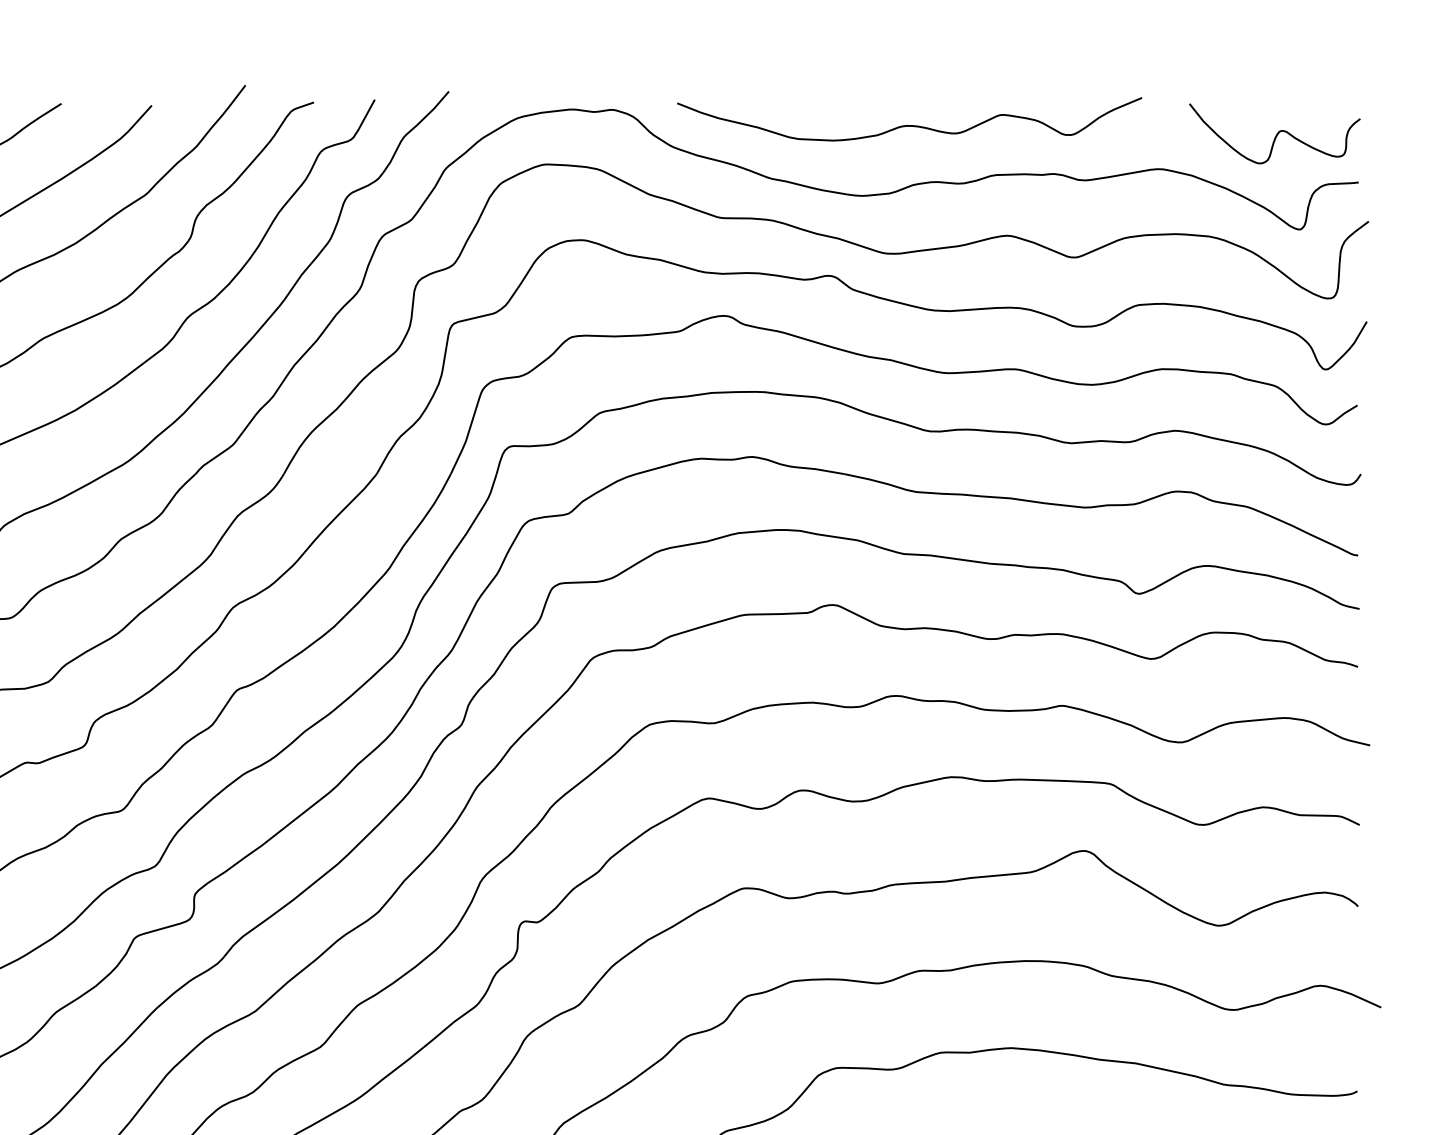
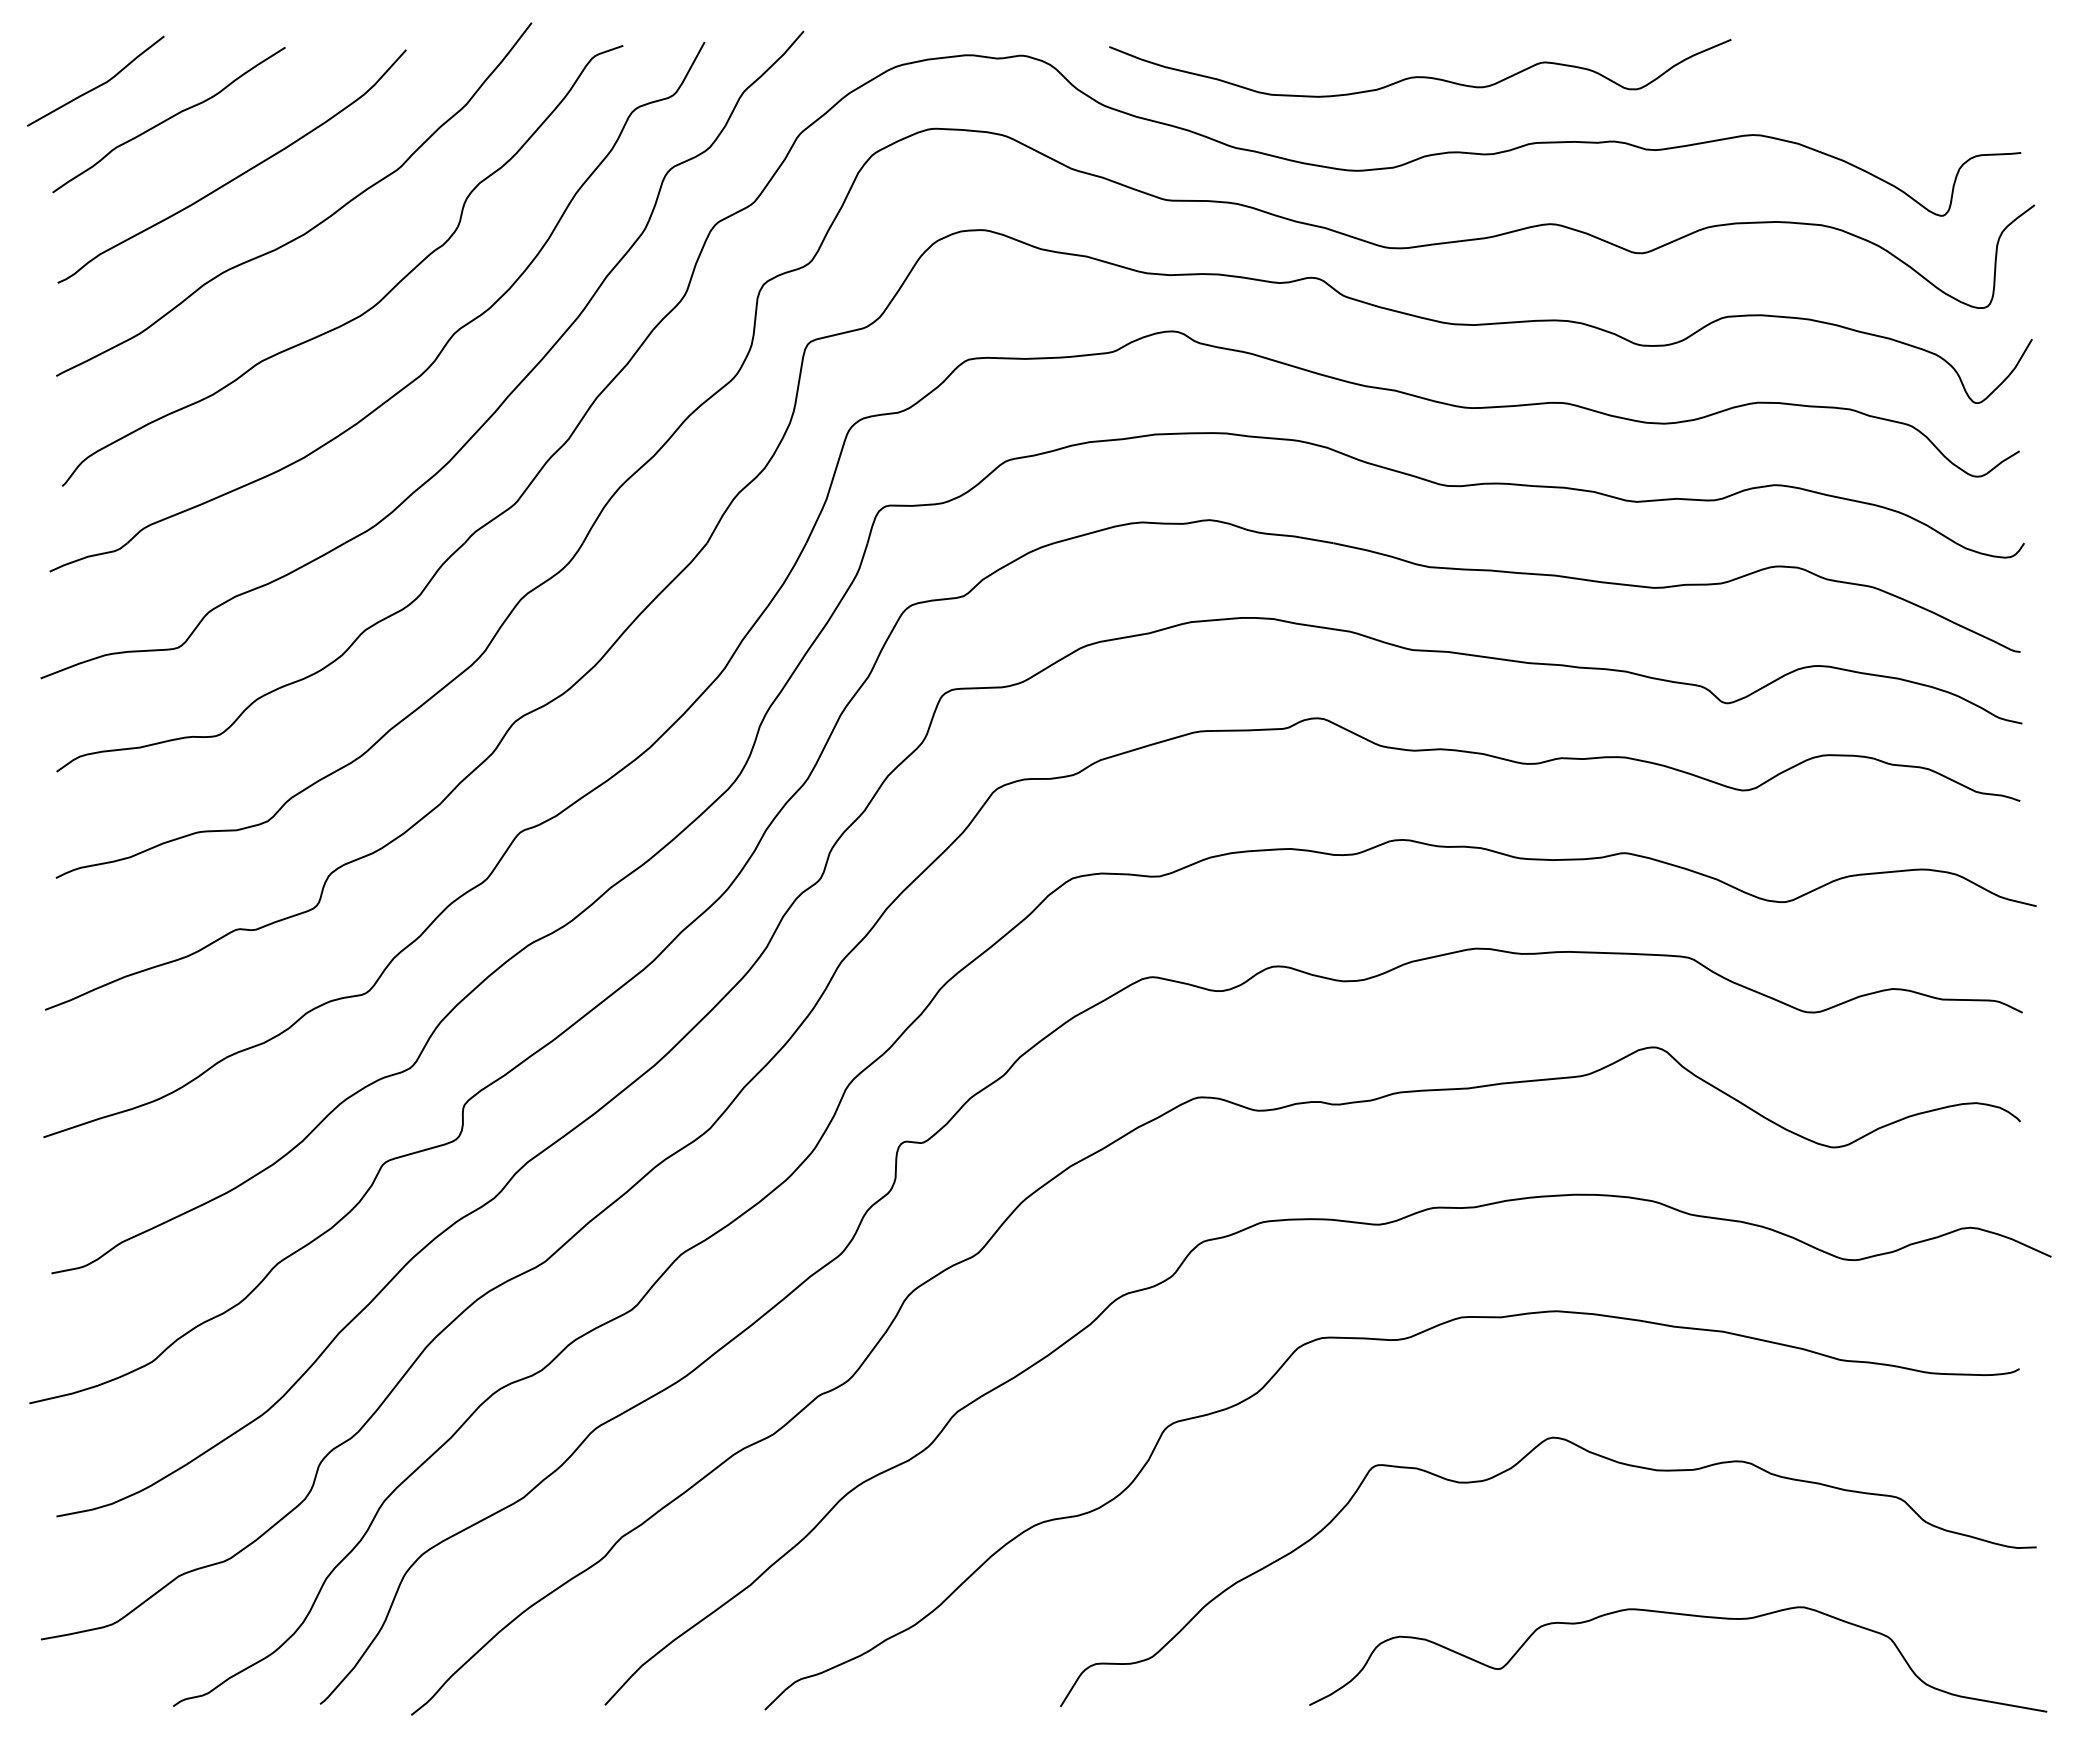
curve: (1275, 135) -> (1910, 89), removed

